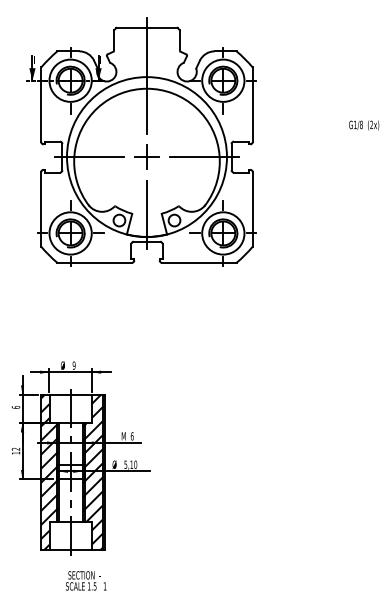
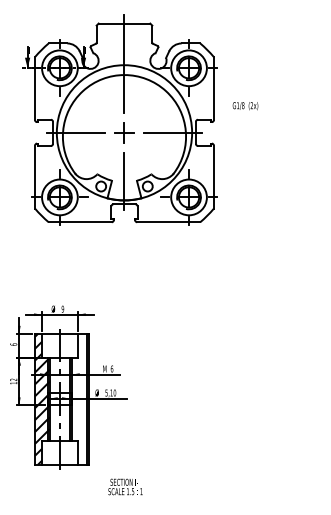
text: (364, 125) -> (245, 106), moved
hatch: (92, 471) -> (78, 398), removed
text: (86, 580) -> (125, 486), moved

